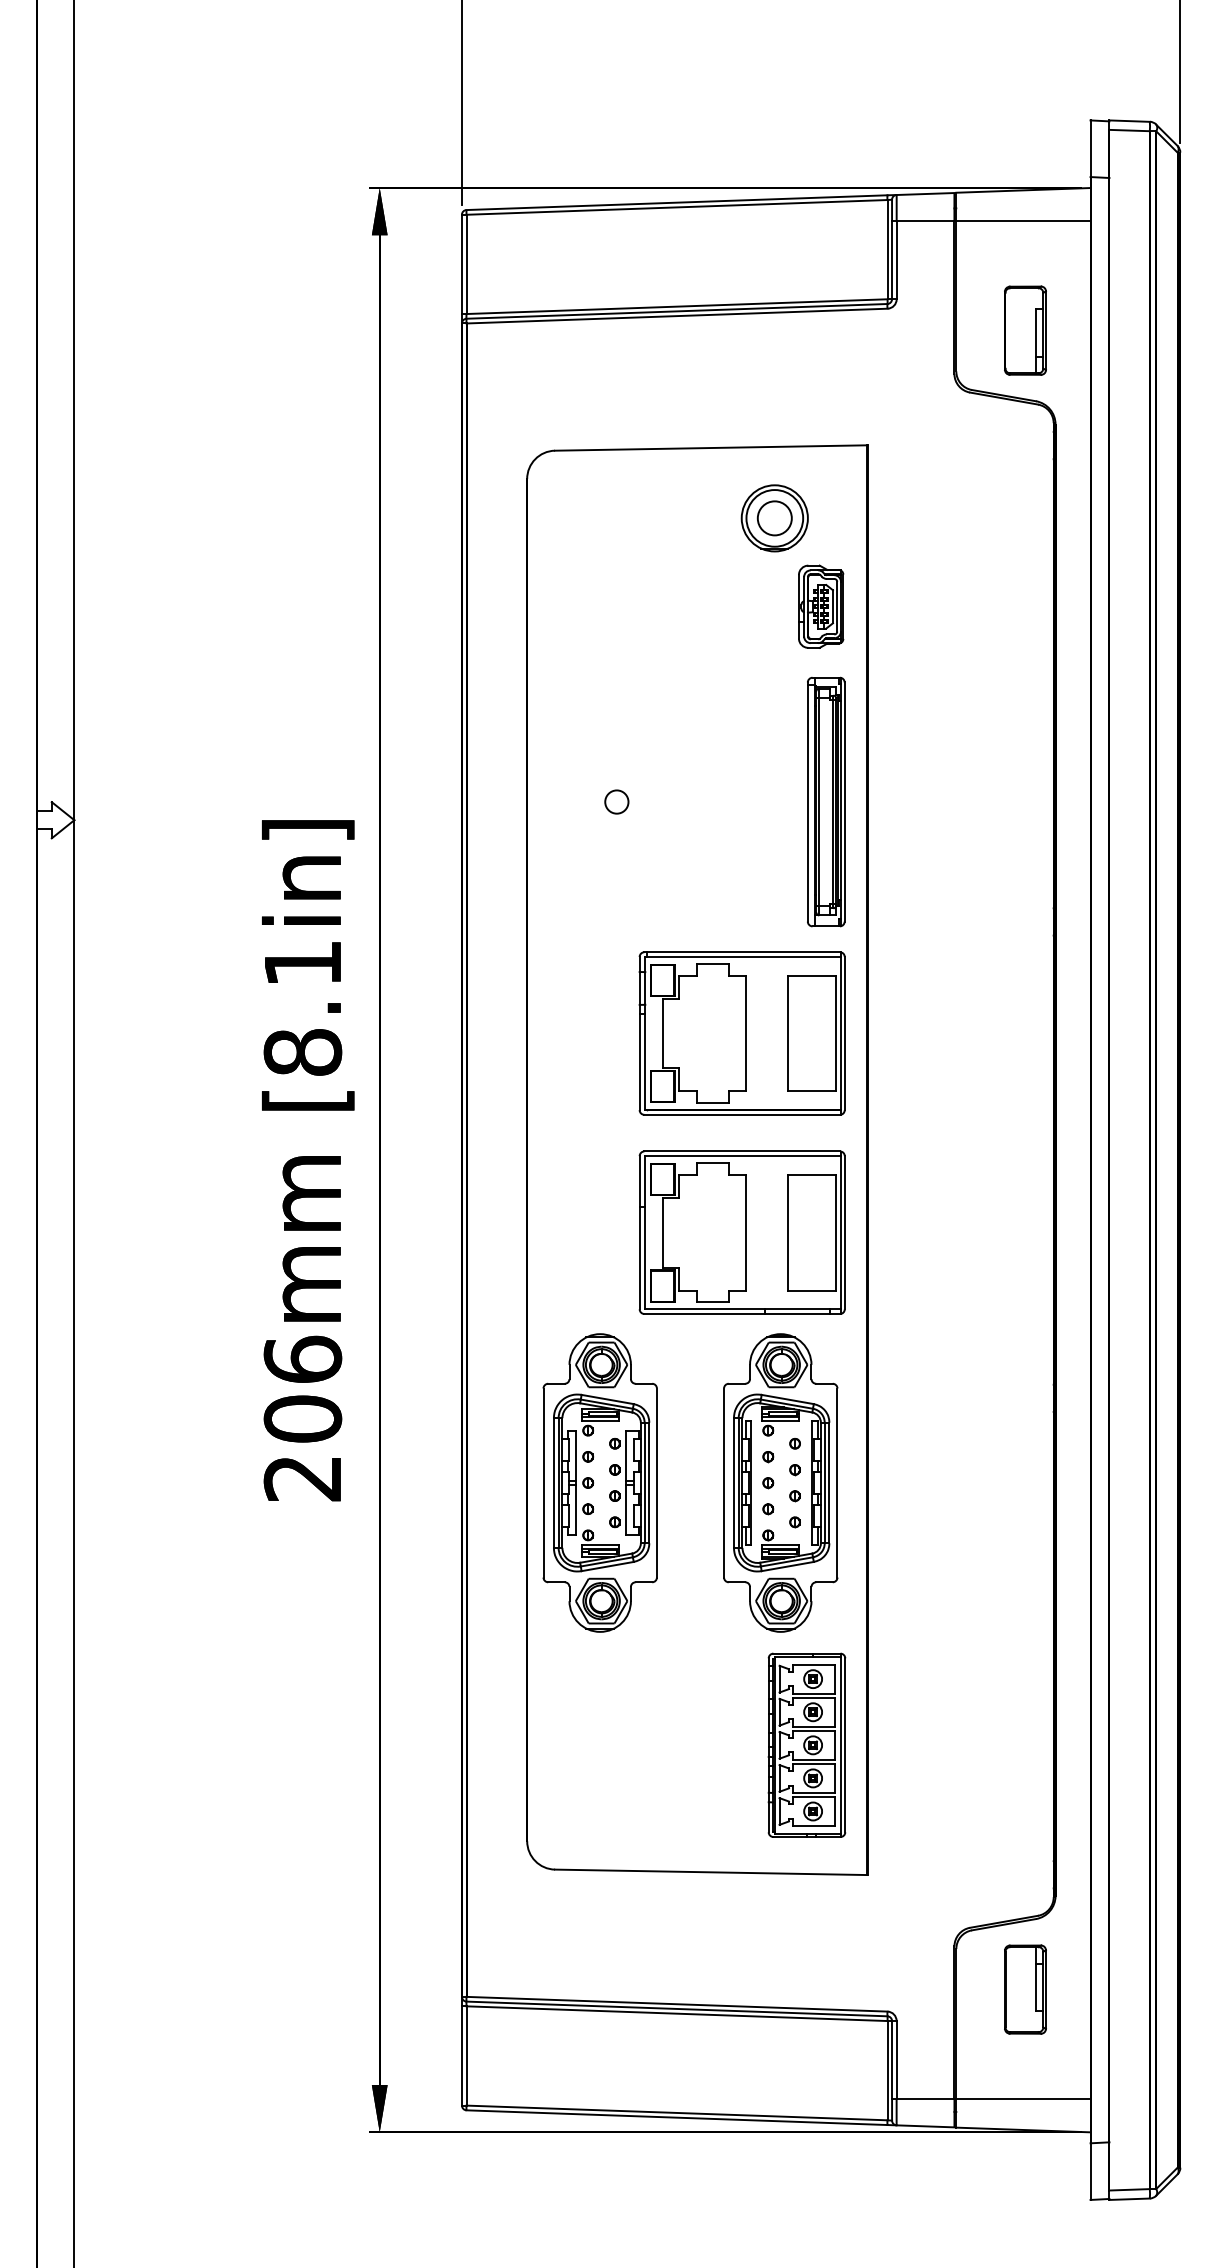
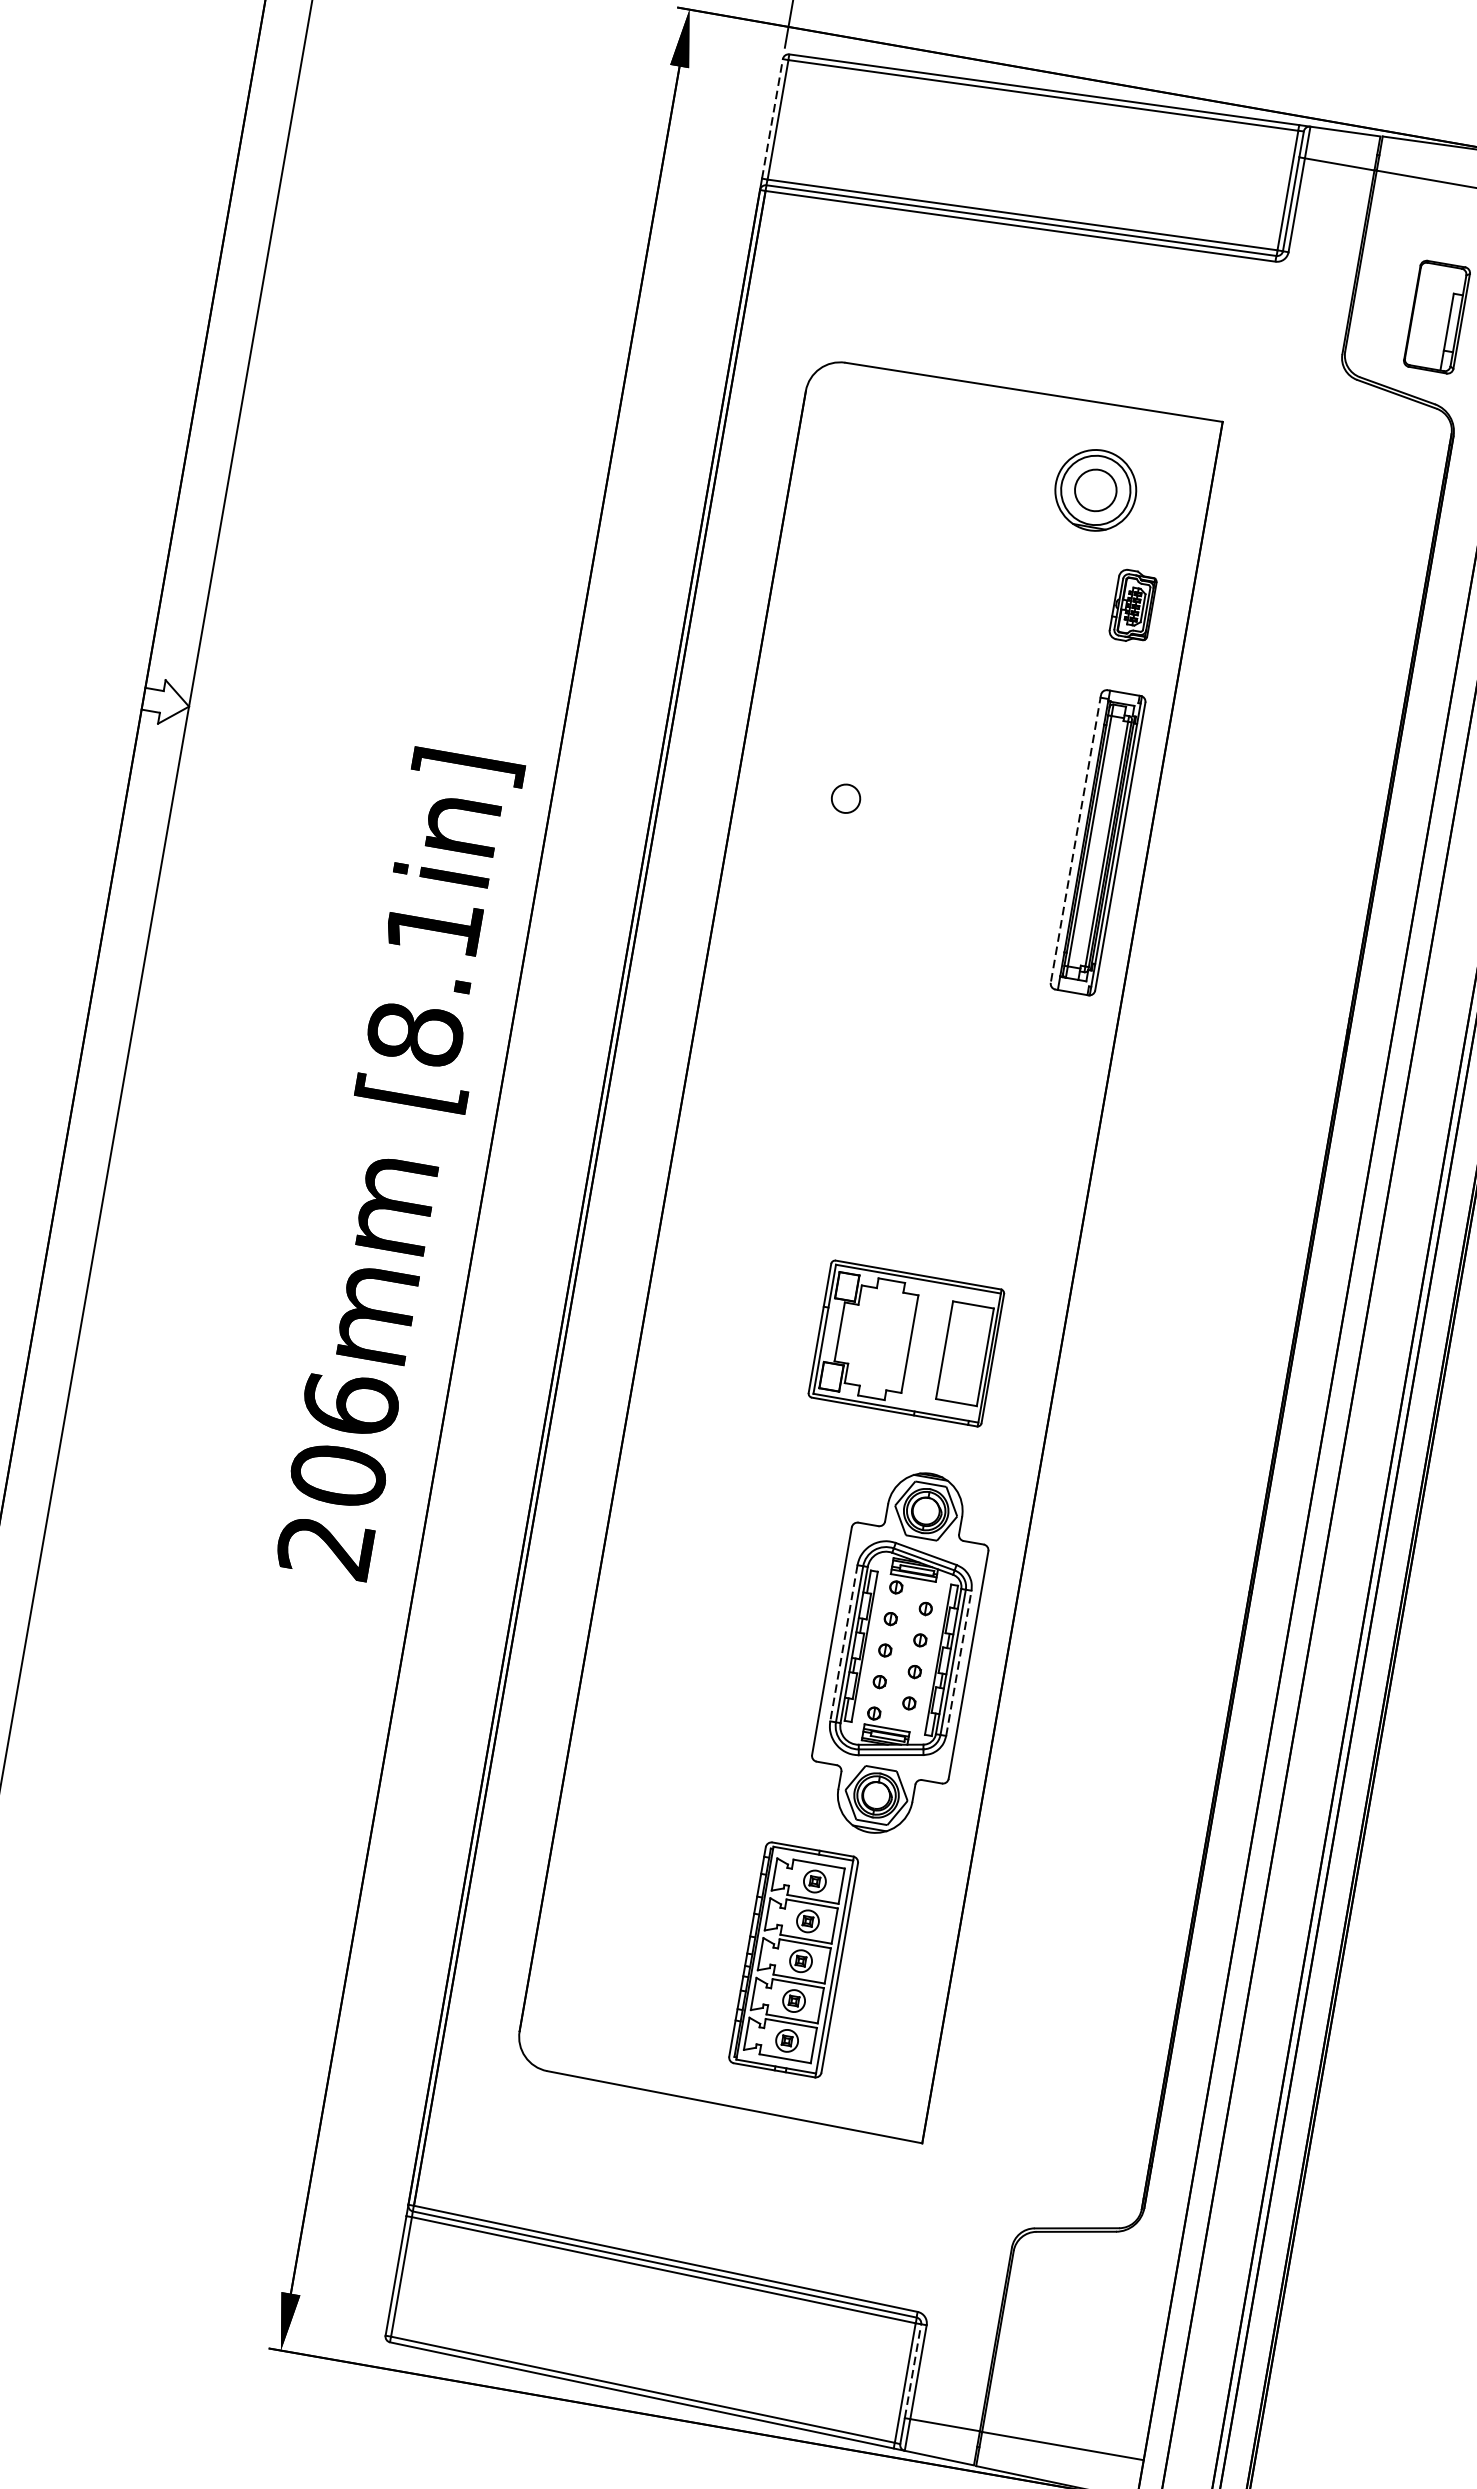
line: (461, 264) -> (771, 118), solid -> dashed
part: (821, 606) -> (1133, 606), size x0.7
line: (807, 802) -> (1075, 839), solid -> dashed
part: (741, 1033) -> (947, 1103), removed
part: (741, 1232) -> (905, 1343), size x0.7
part: (599, 1482) -> (682, 1614), removed
line: (829, 1482) -> (959, 1662), solid -> dashed
line: (733, 1483) -> (843, 1643), solid -> dashed
part: (806, 1744) -> (793, 1958), moved
part: (1025, 1989) -> (1088, 2314), removed
line: (892, 2060) -> (913, 2371), solid -> dashed

